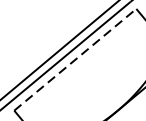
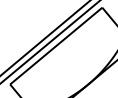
line: (75, 60) -> (56, 46), dashed -> solid

